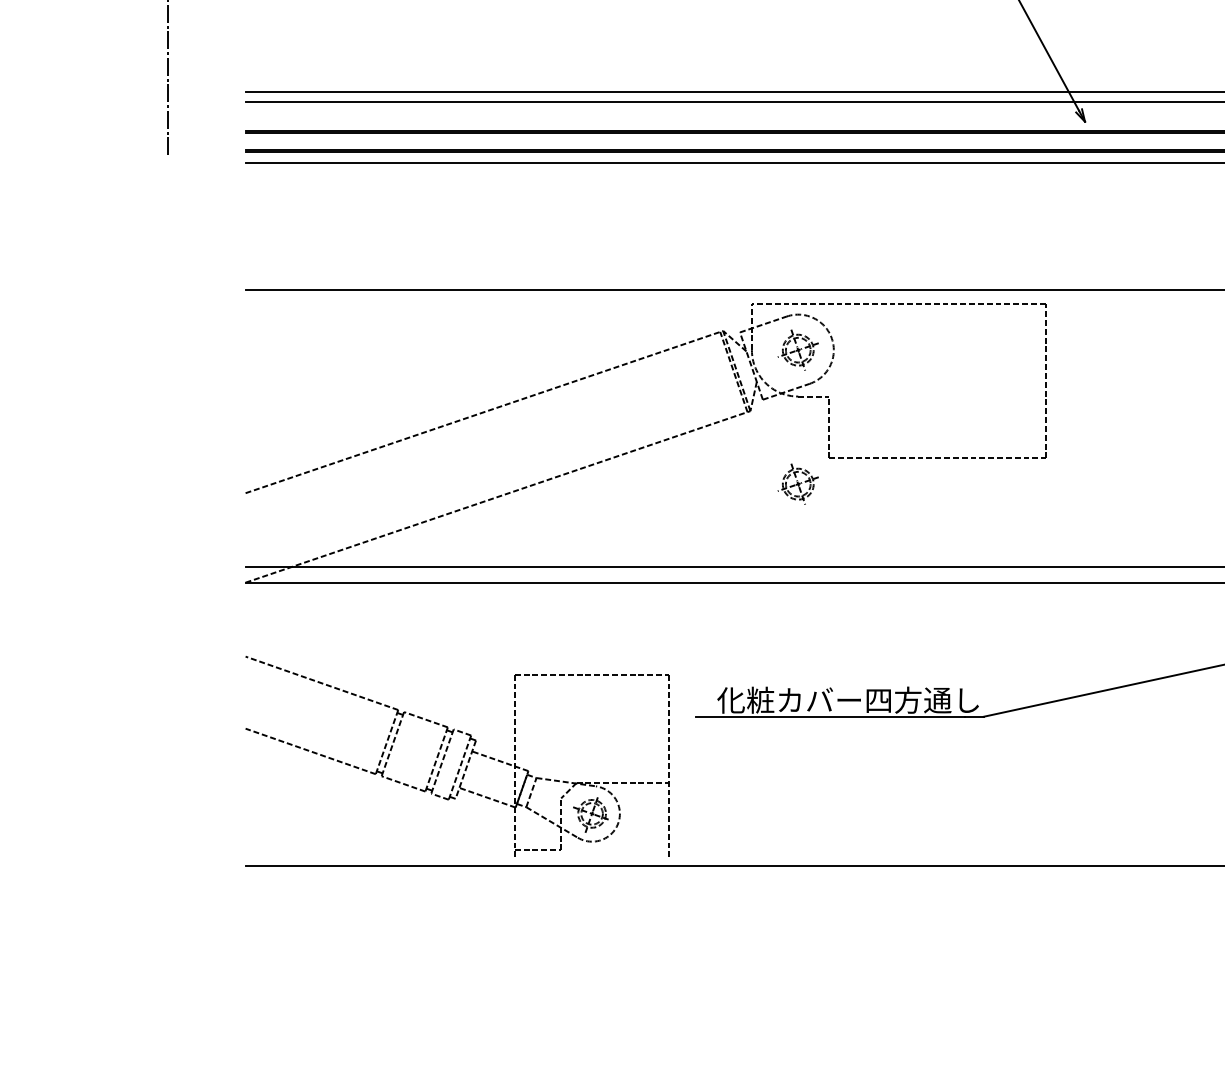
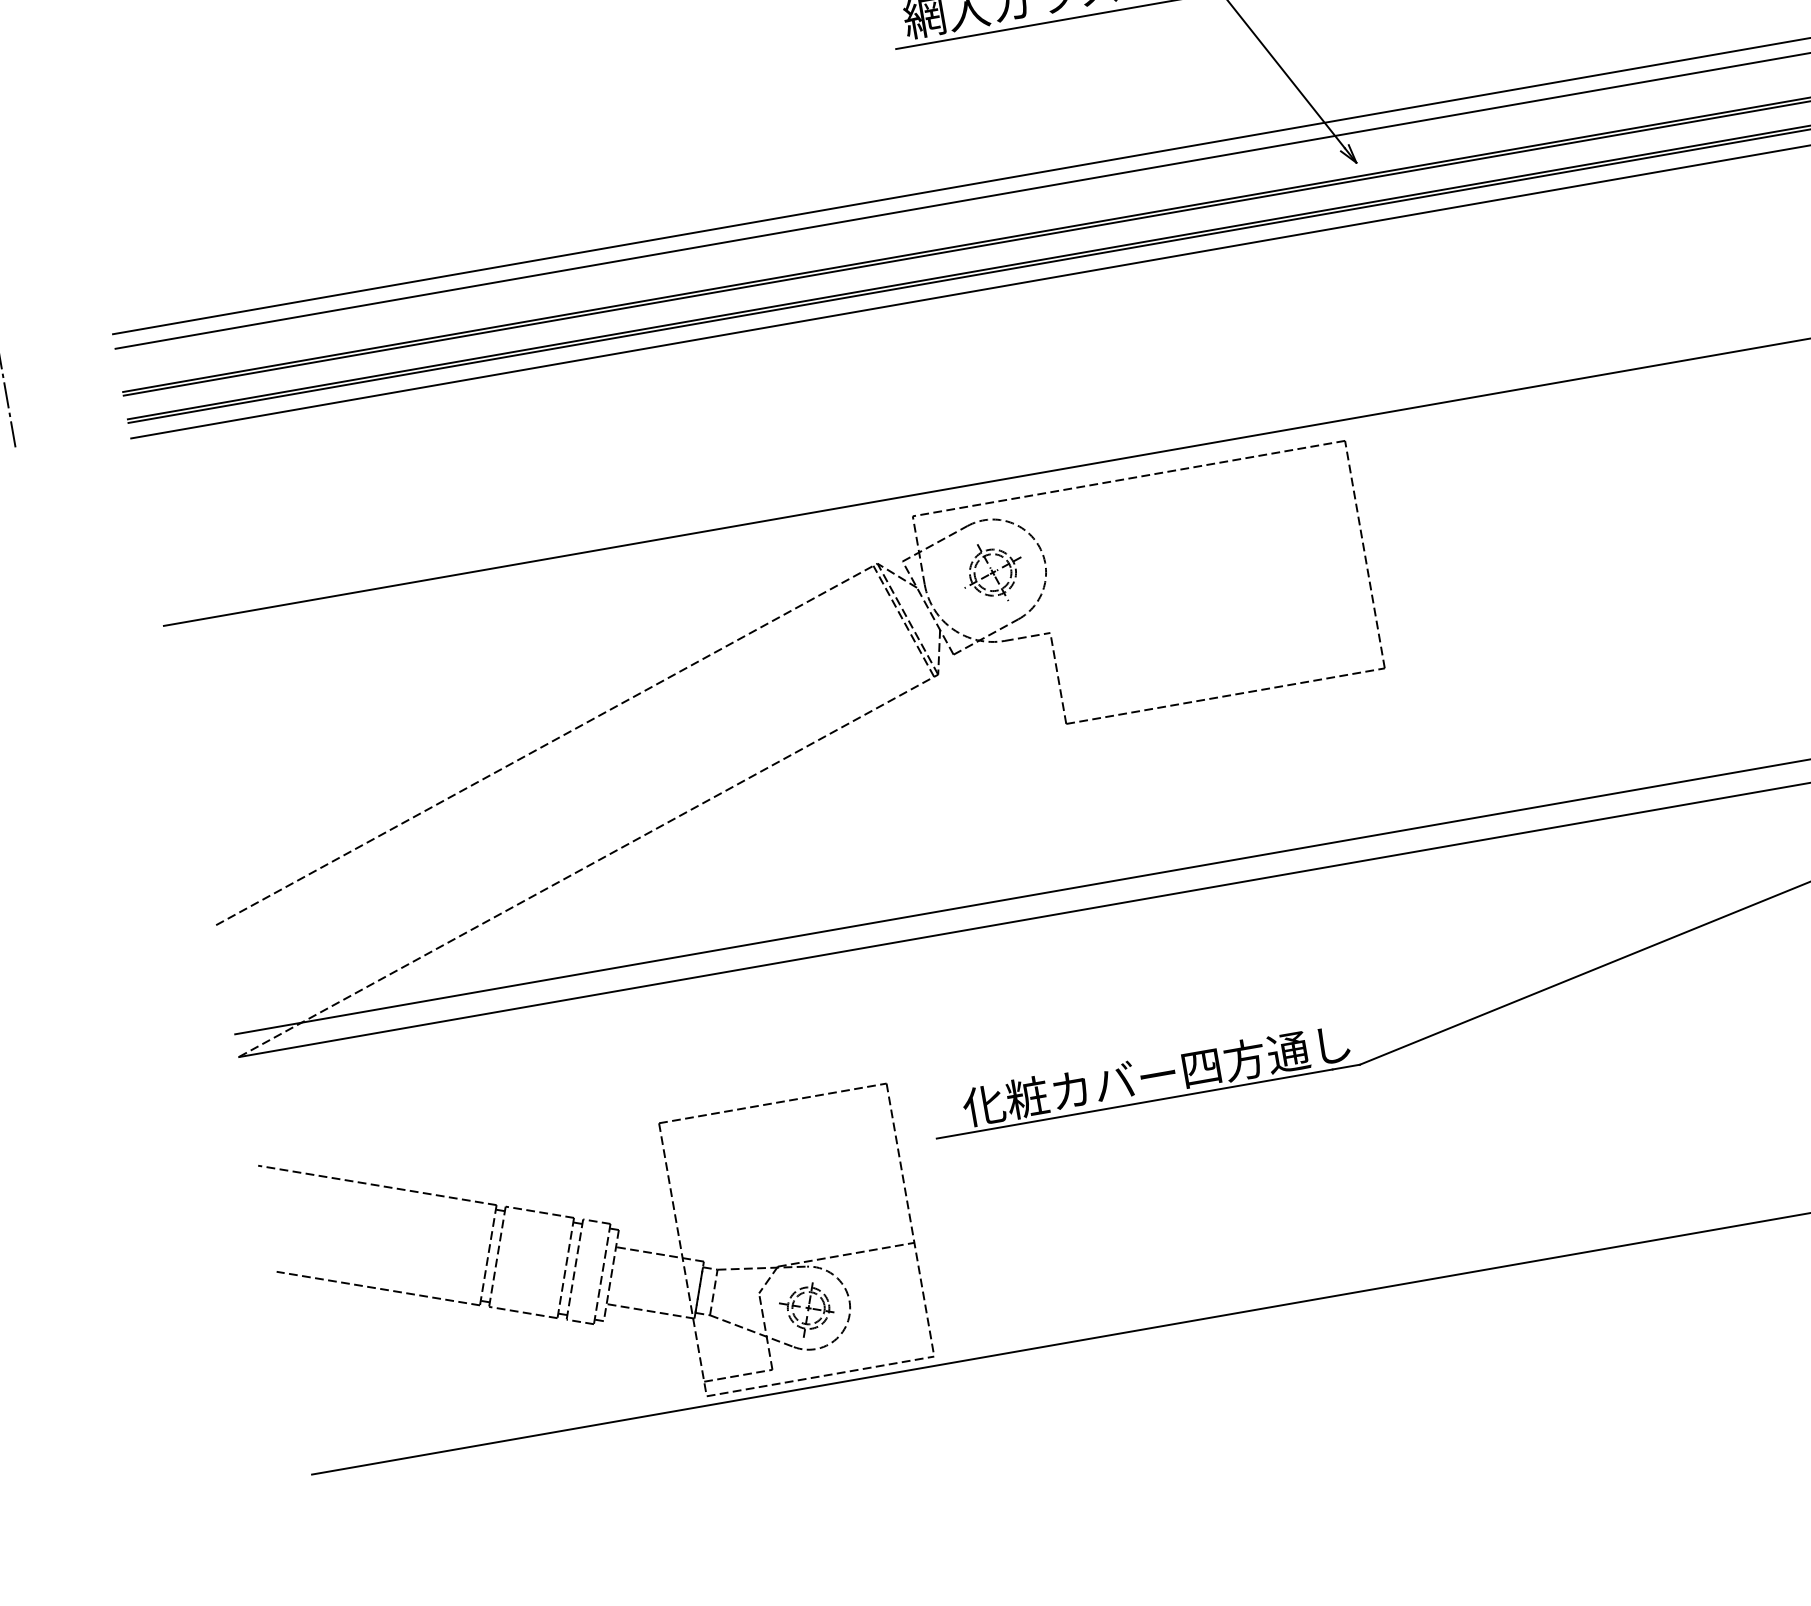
part: (797, 483) -> (1026, 769), removed
line: (591, 860) -> (819, 1376), added

